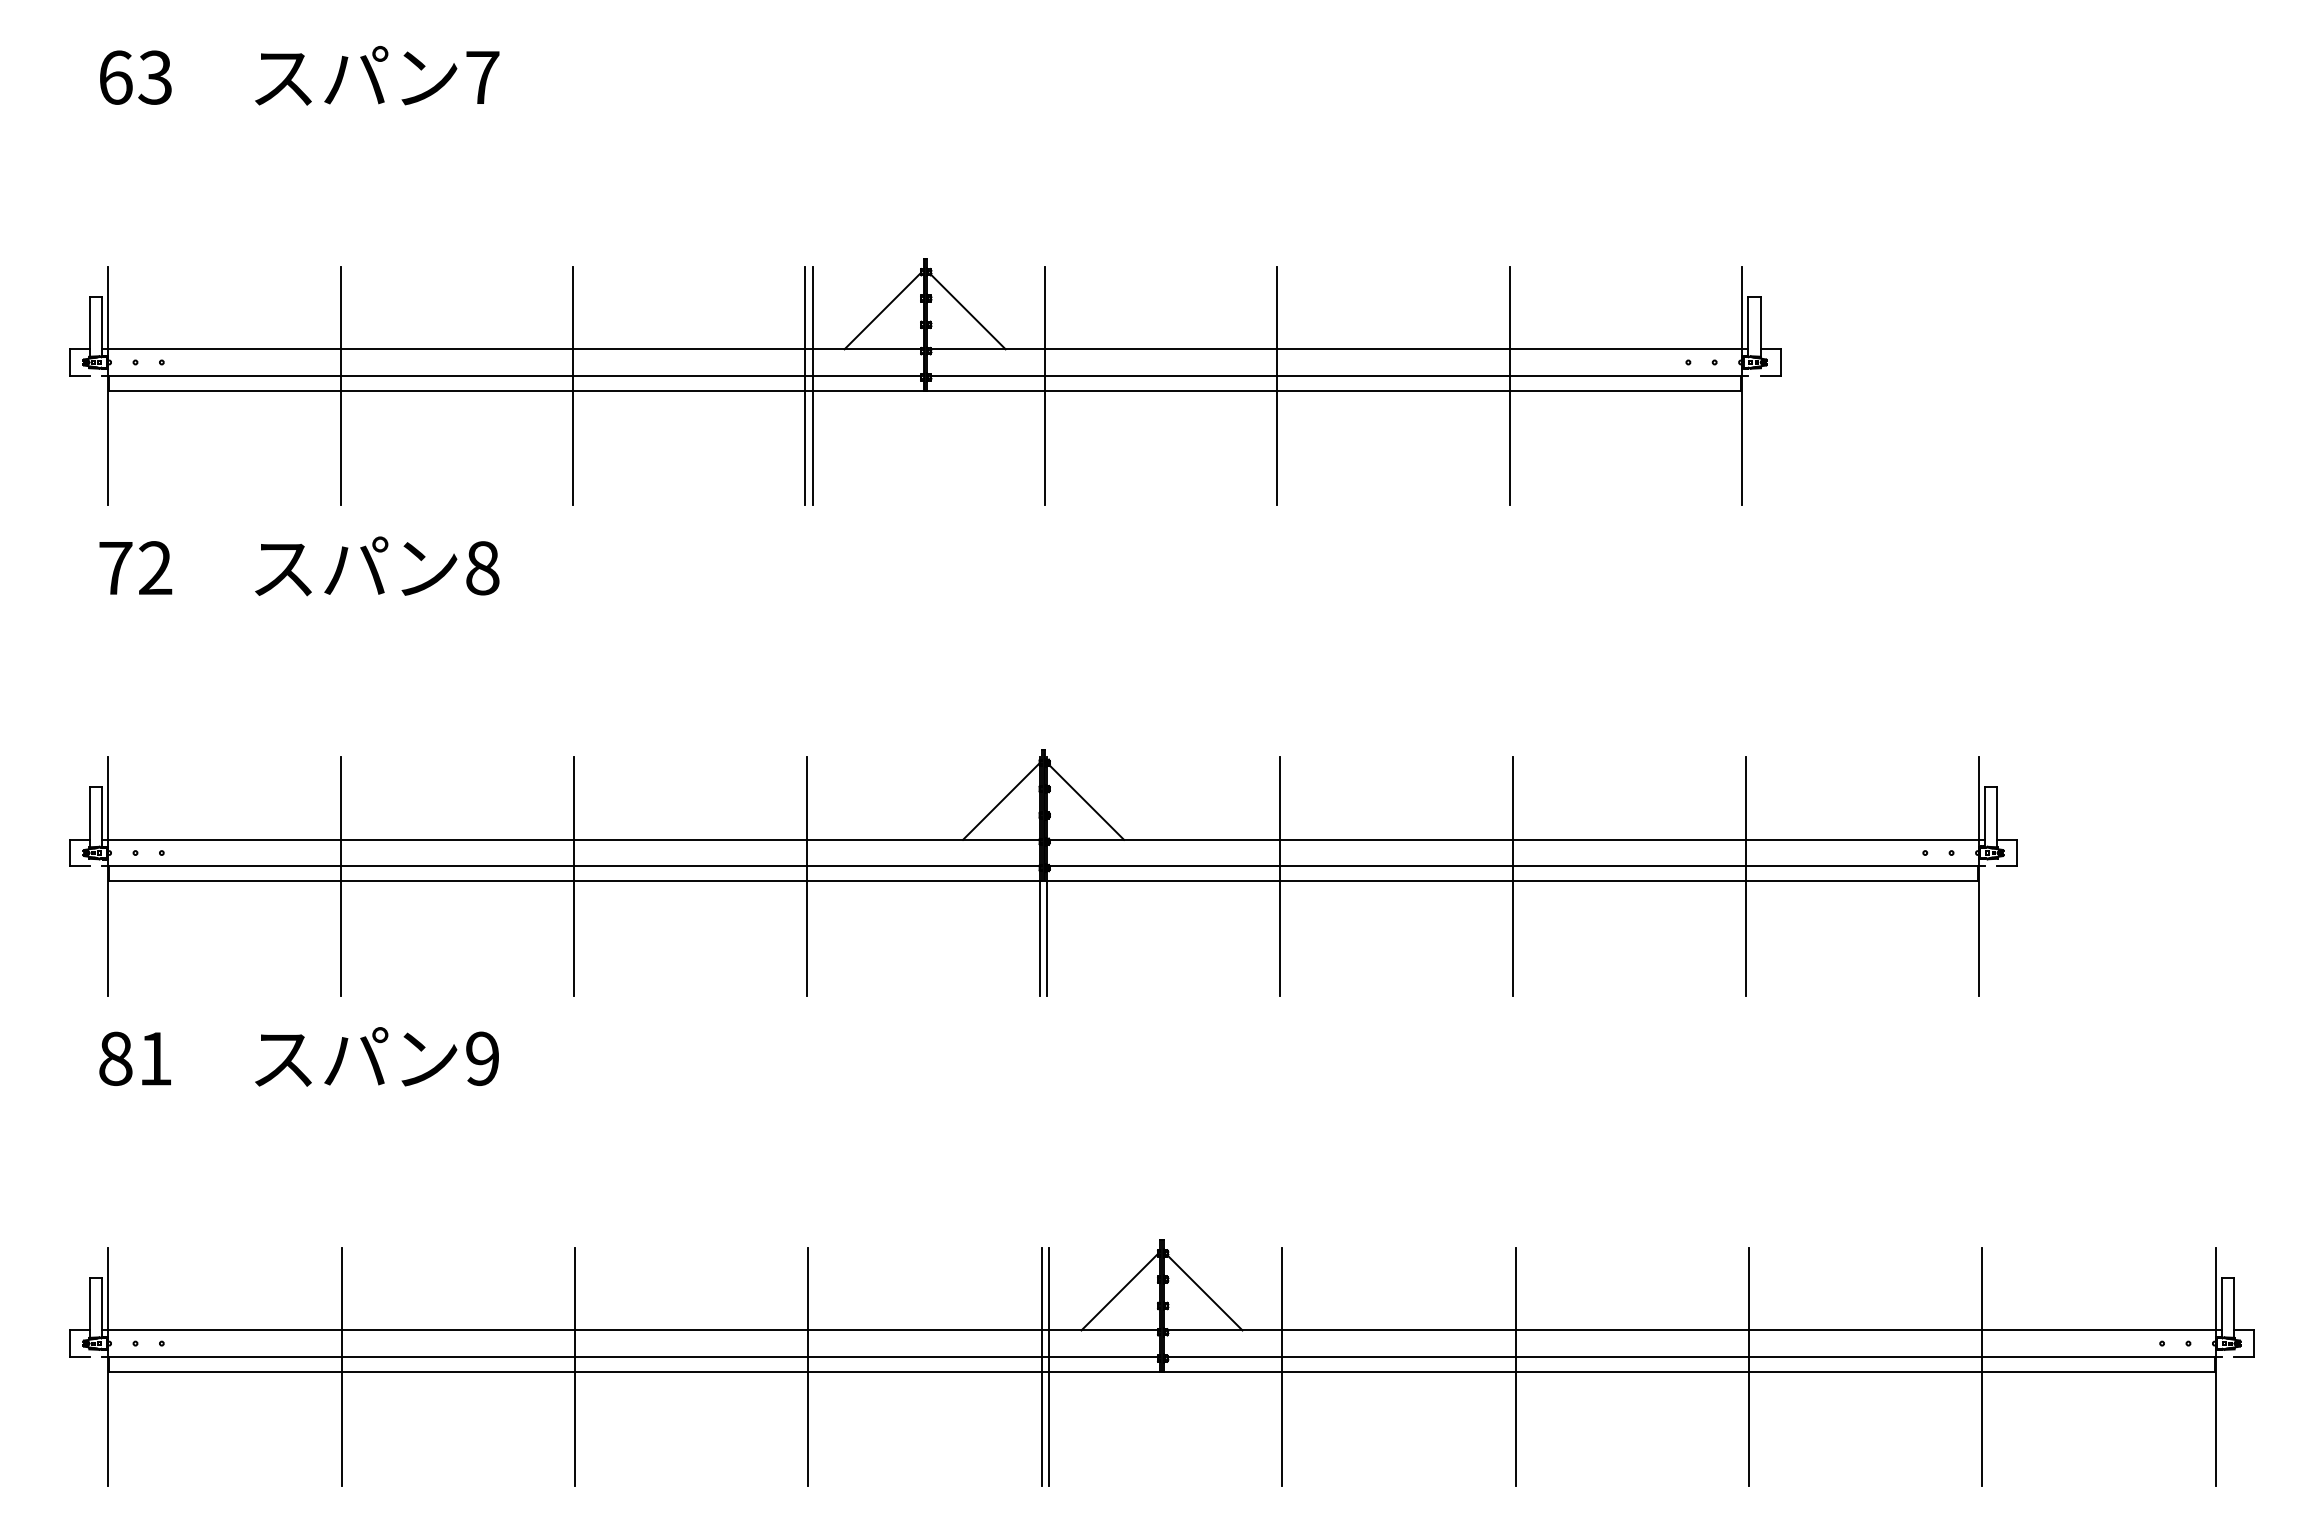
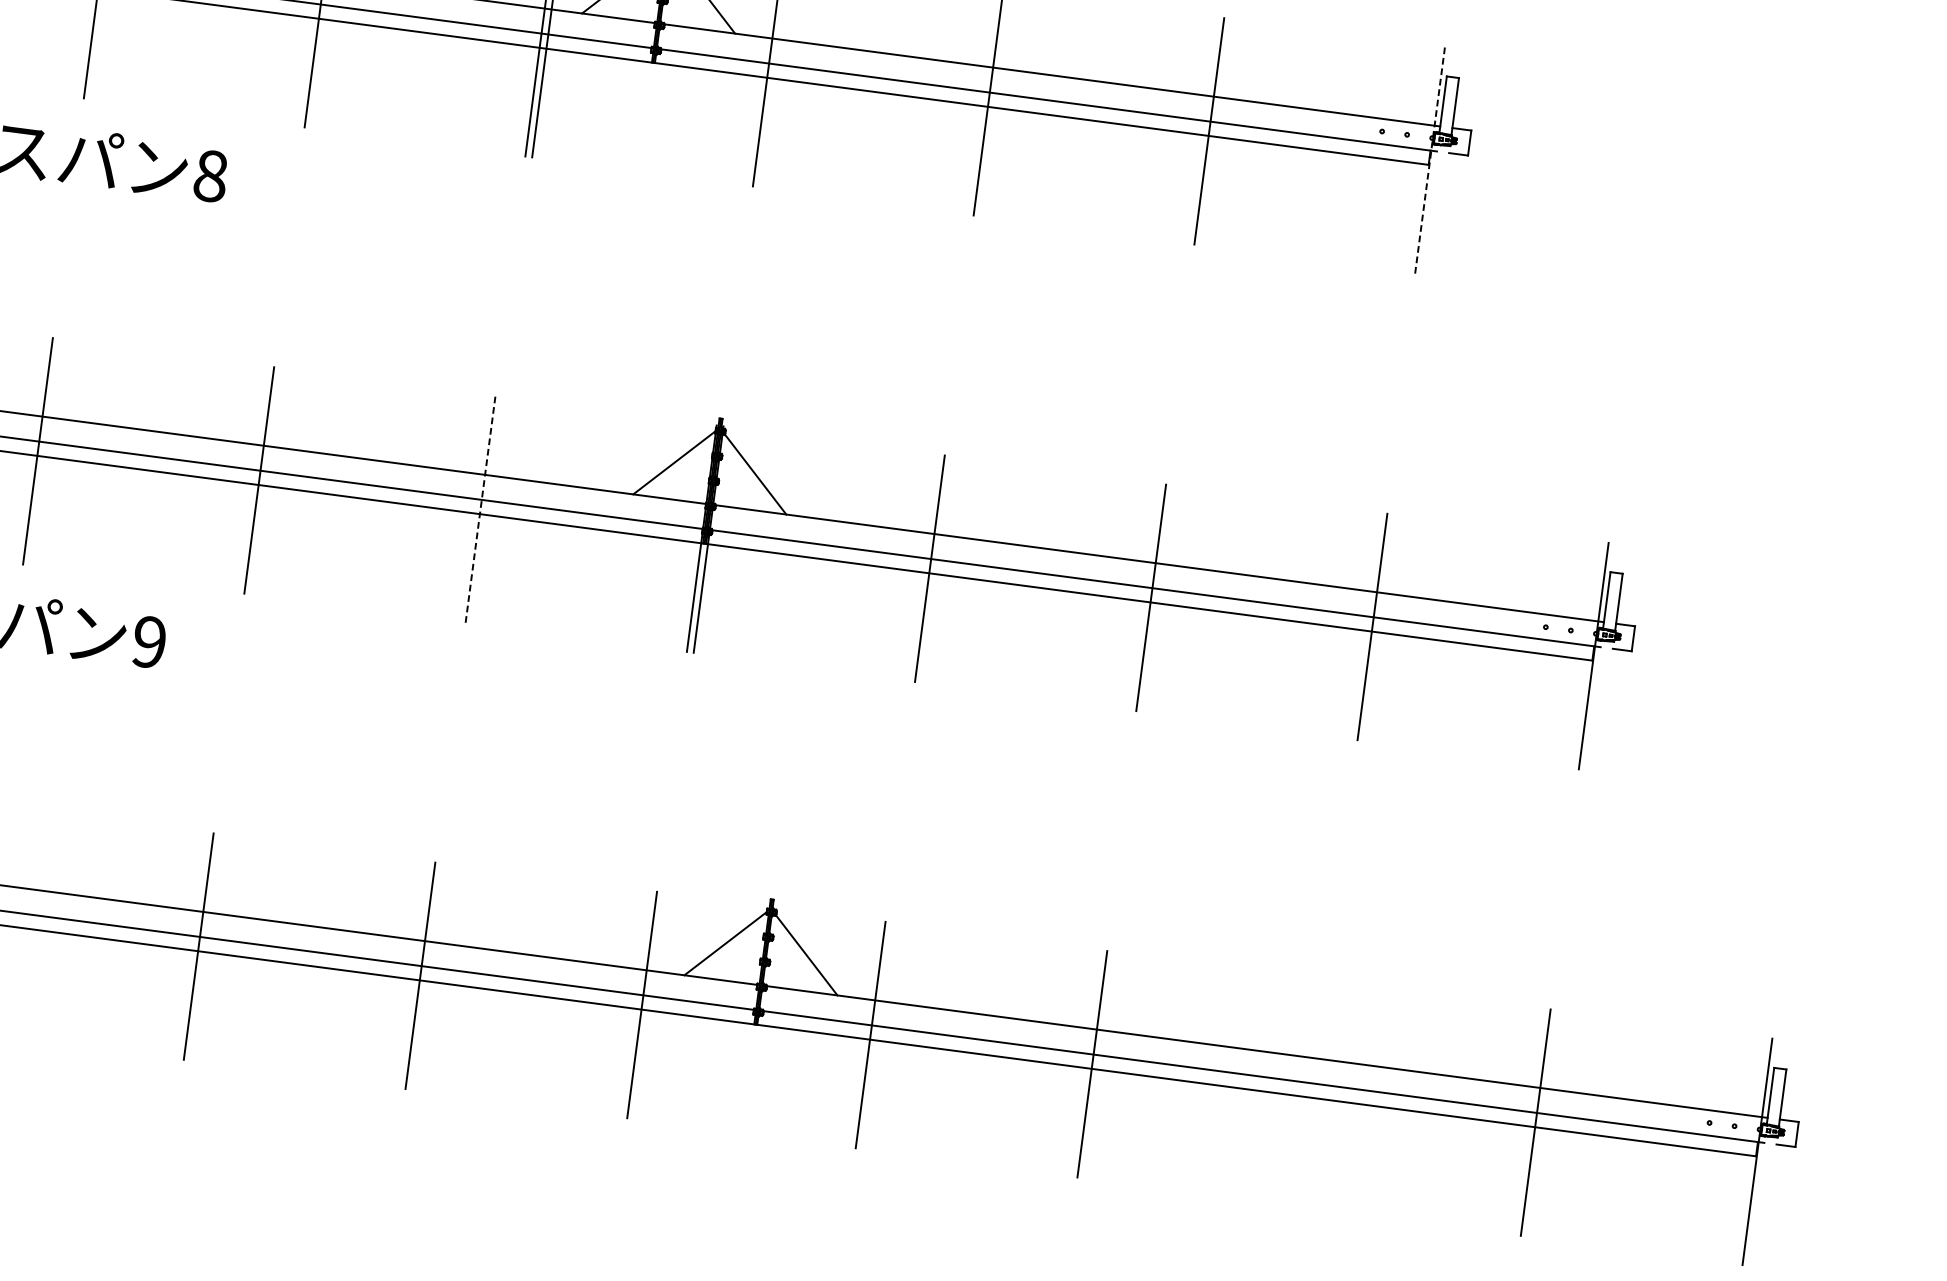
line: (1741, 385) -> (1429, 160), solid -> dashed
line: (807, 875) -> (481, 508), solid -> dashed
line: (1048, 1366) -> (648, 1005), removed
line: (1748, 1366) -> (1313, 1092), removed

